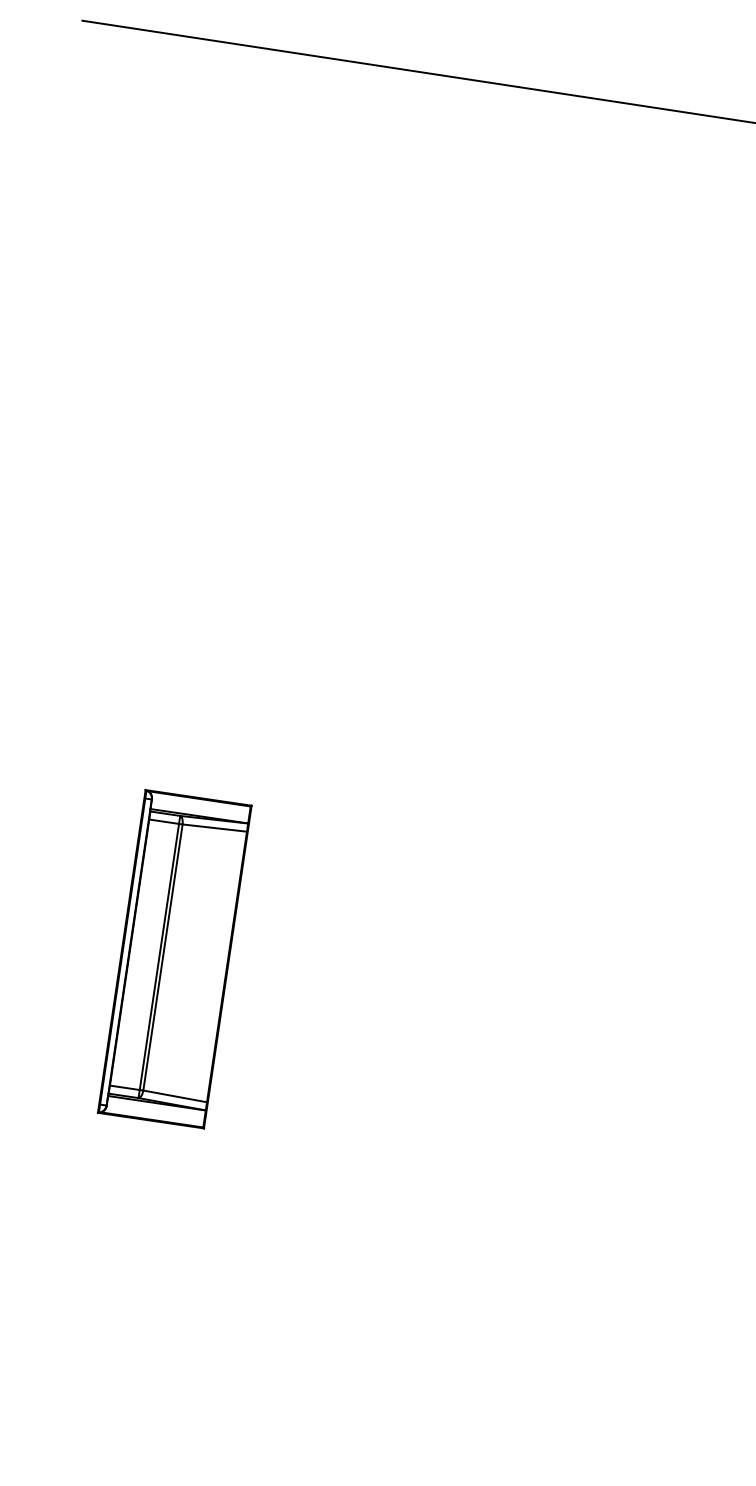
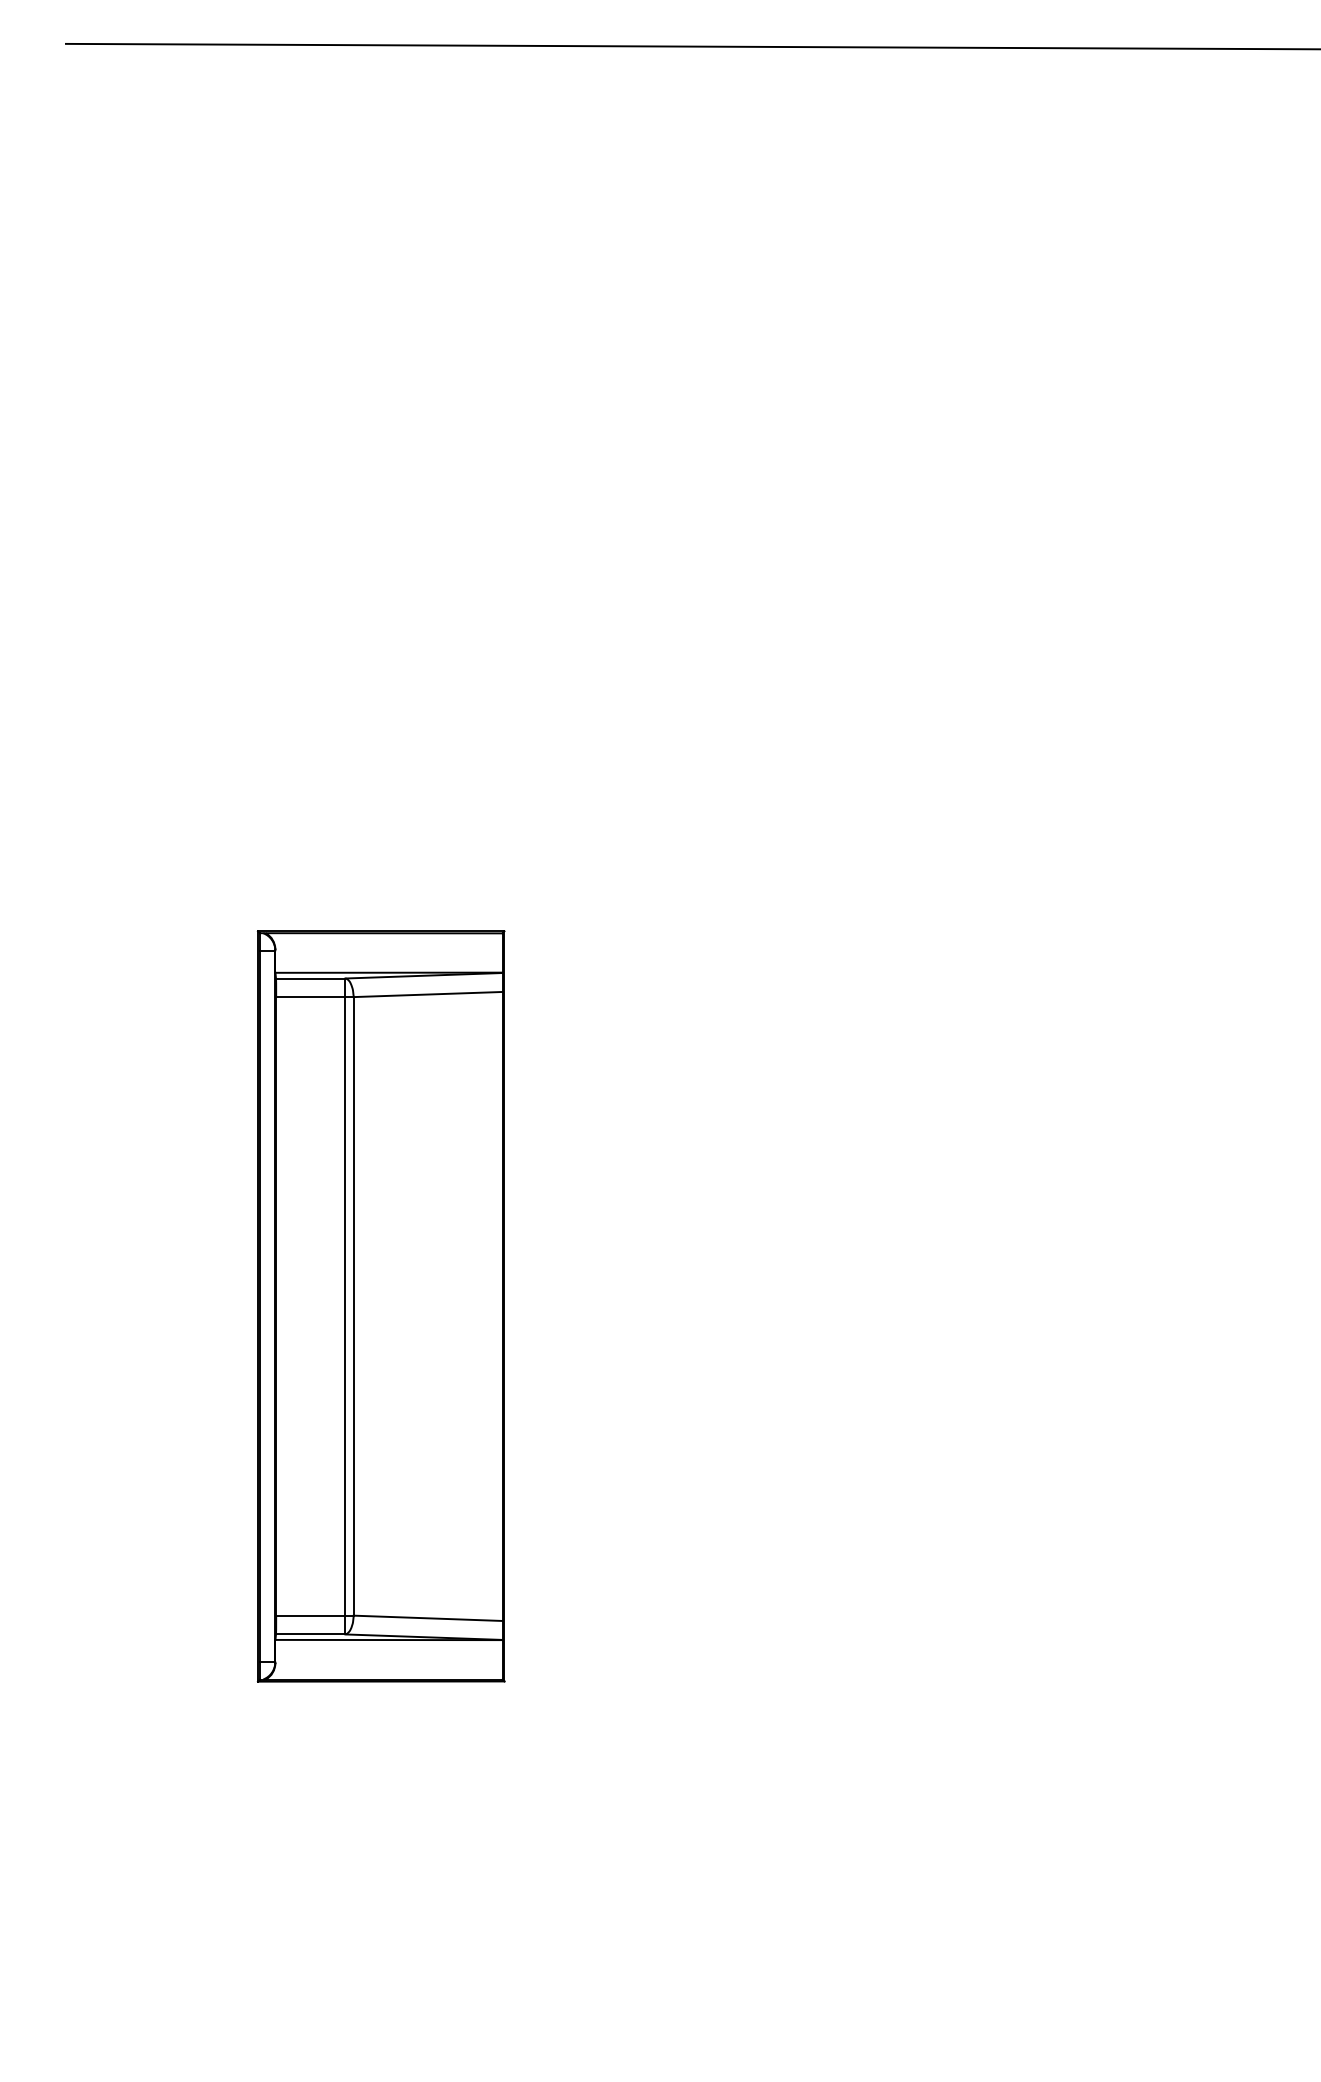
part: (174, 959) -> (381, 1306), size x1.67

